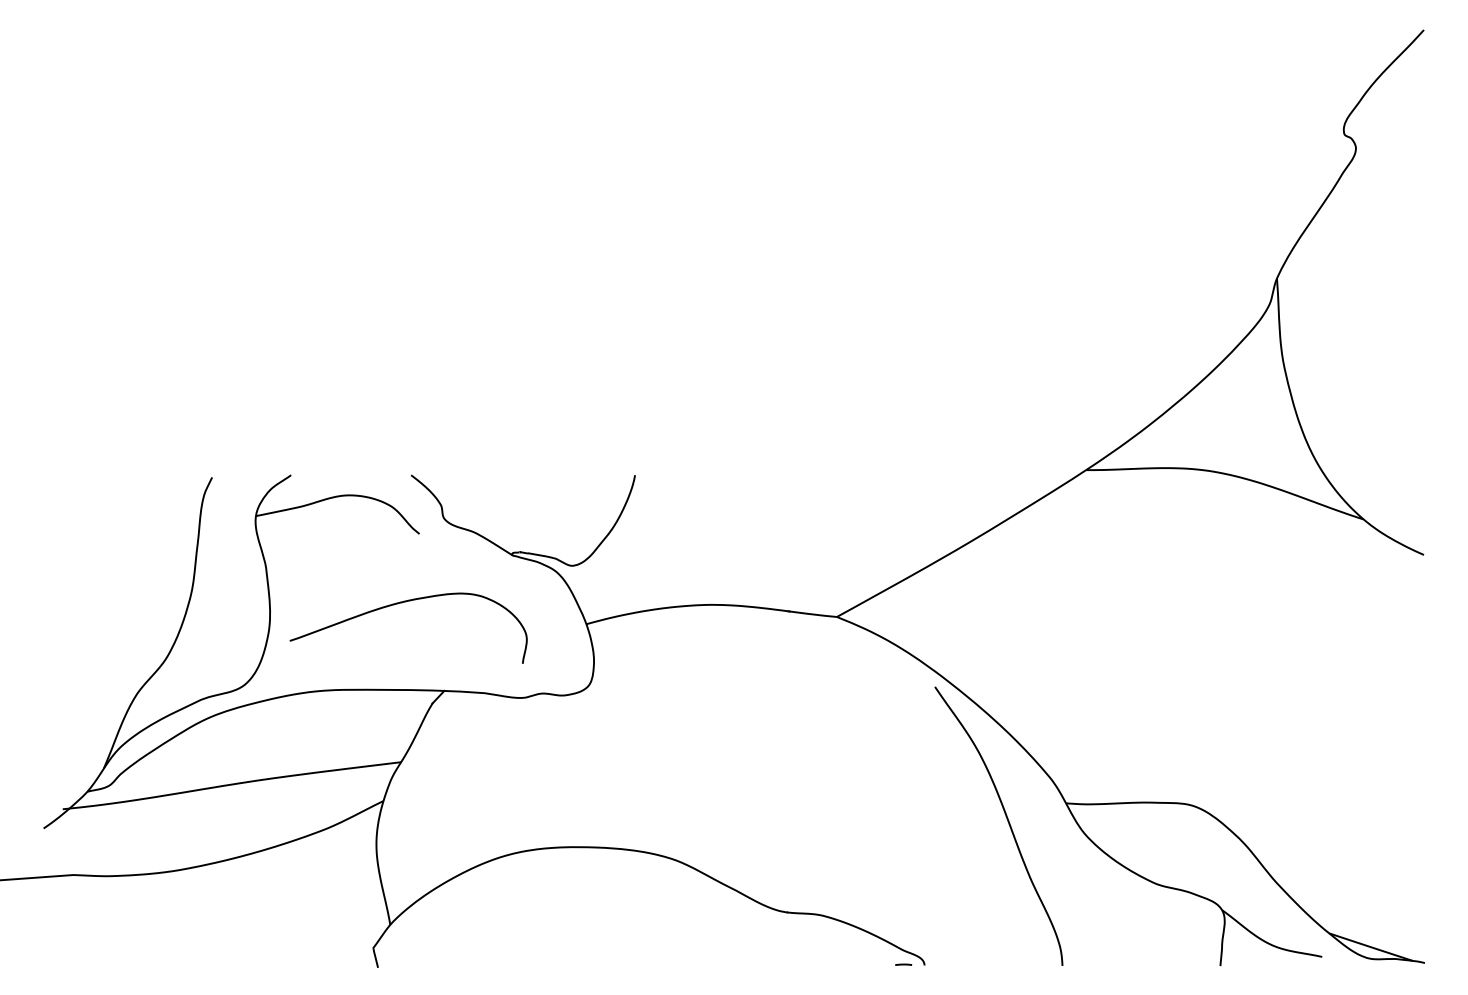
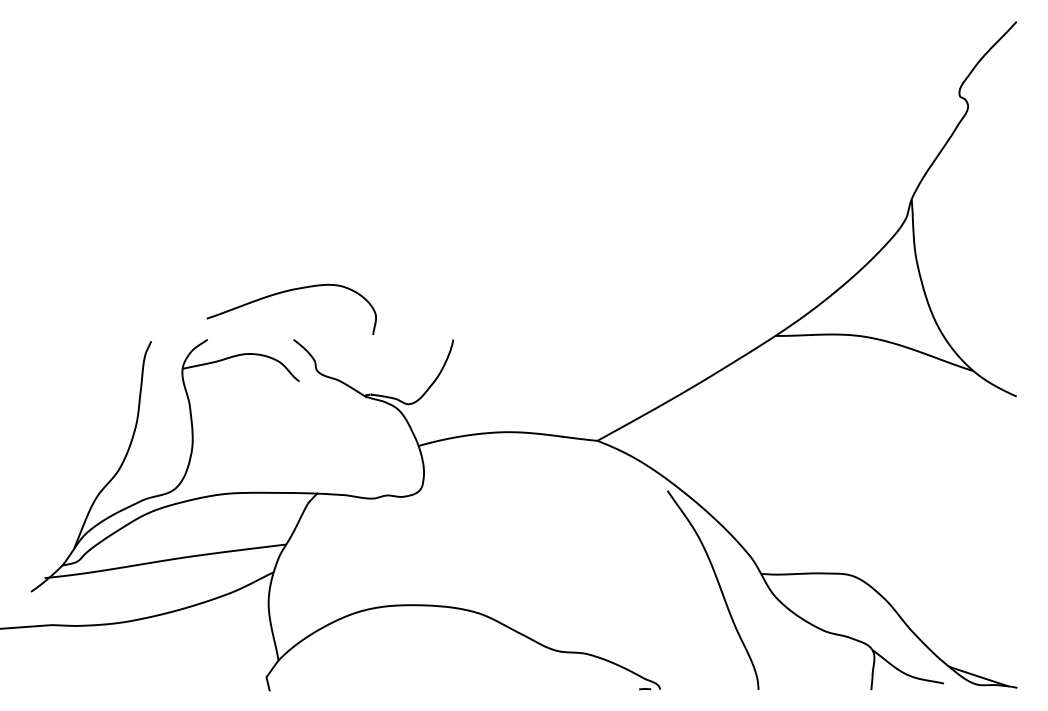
curve: (402, 603) -> (287, 291), moved

